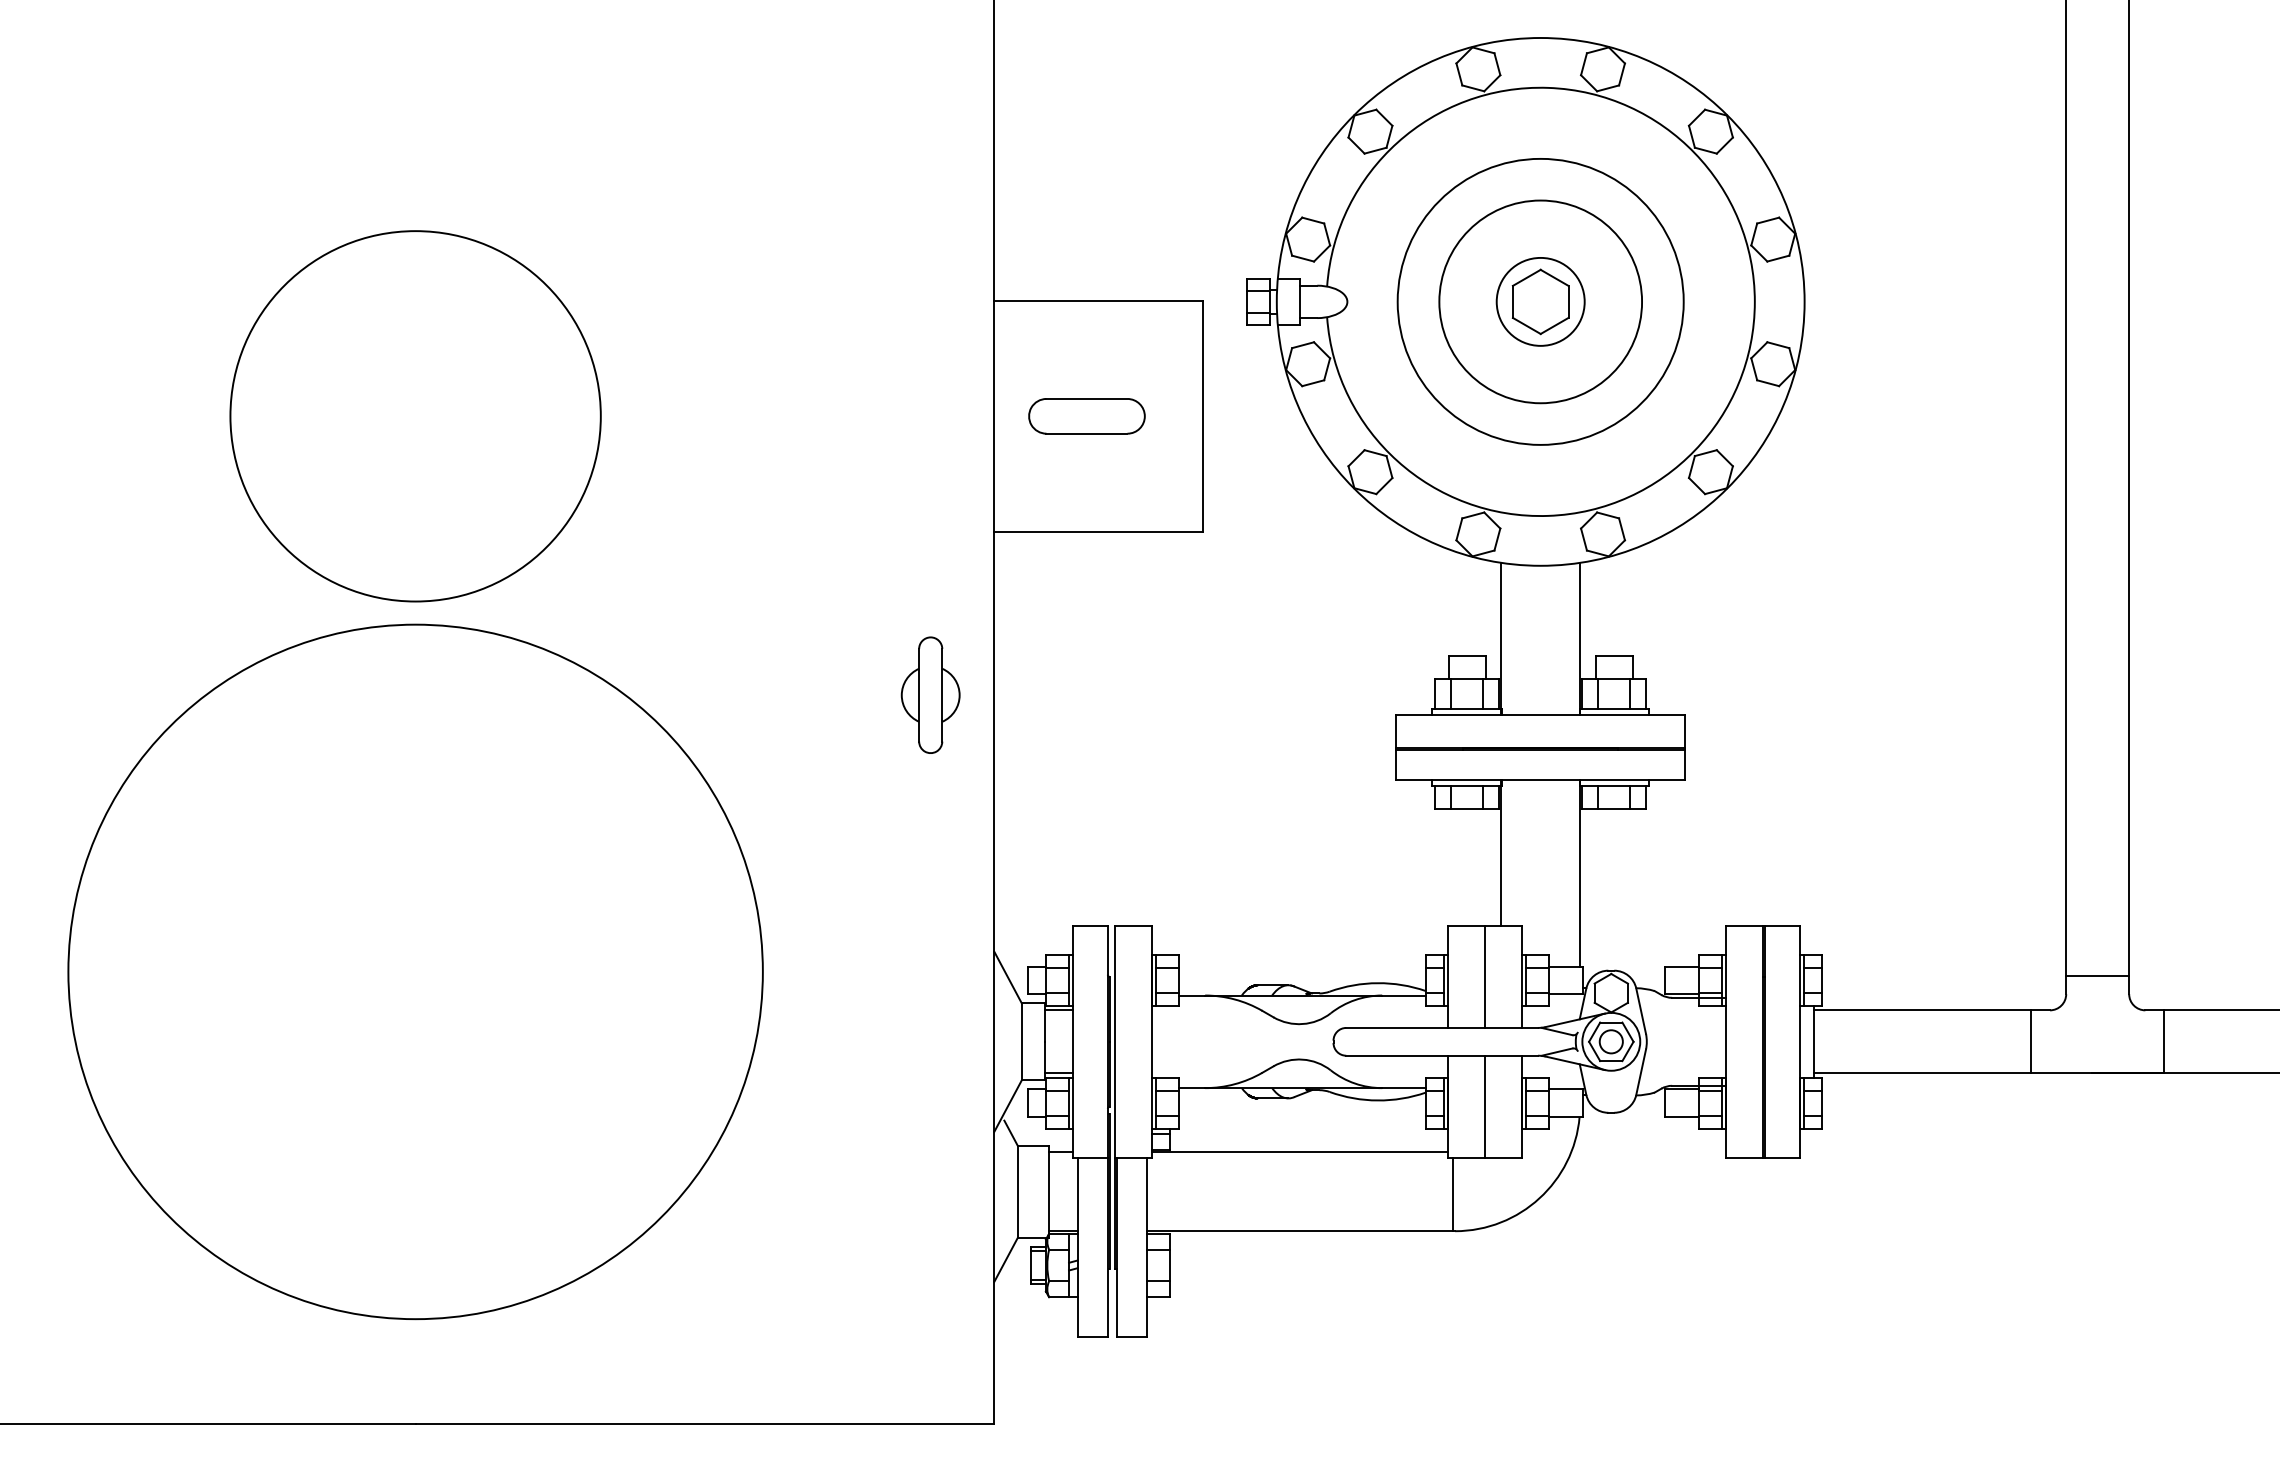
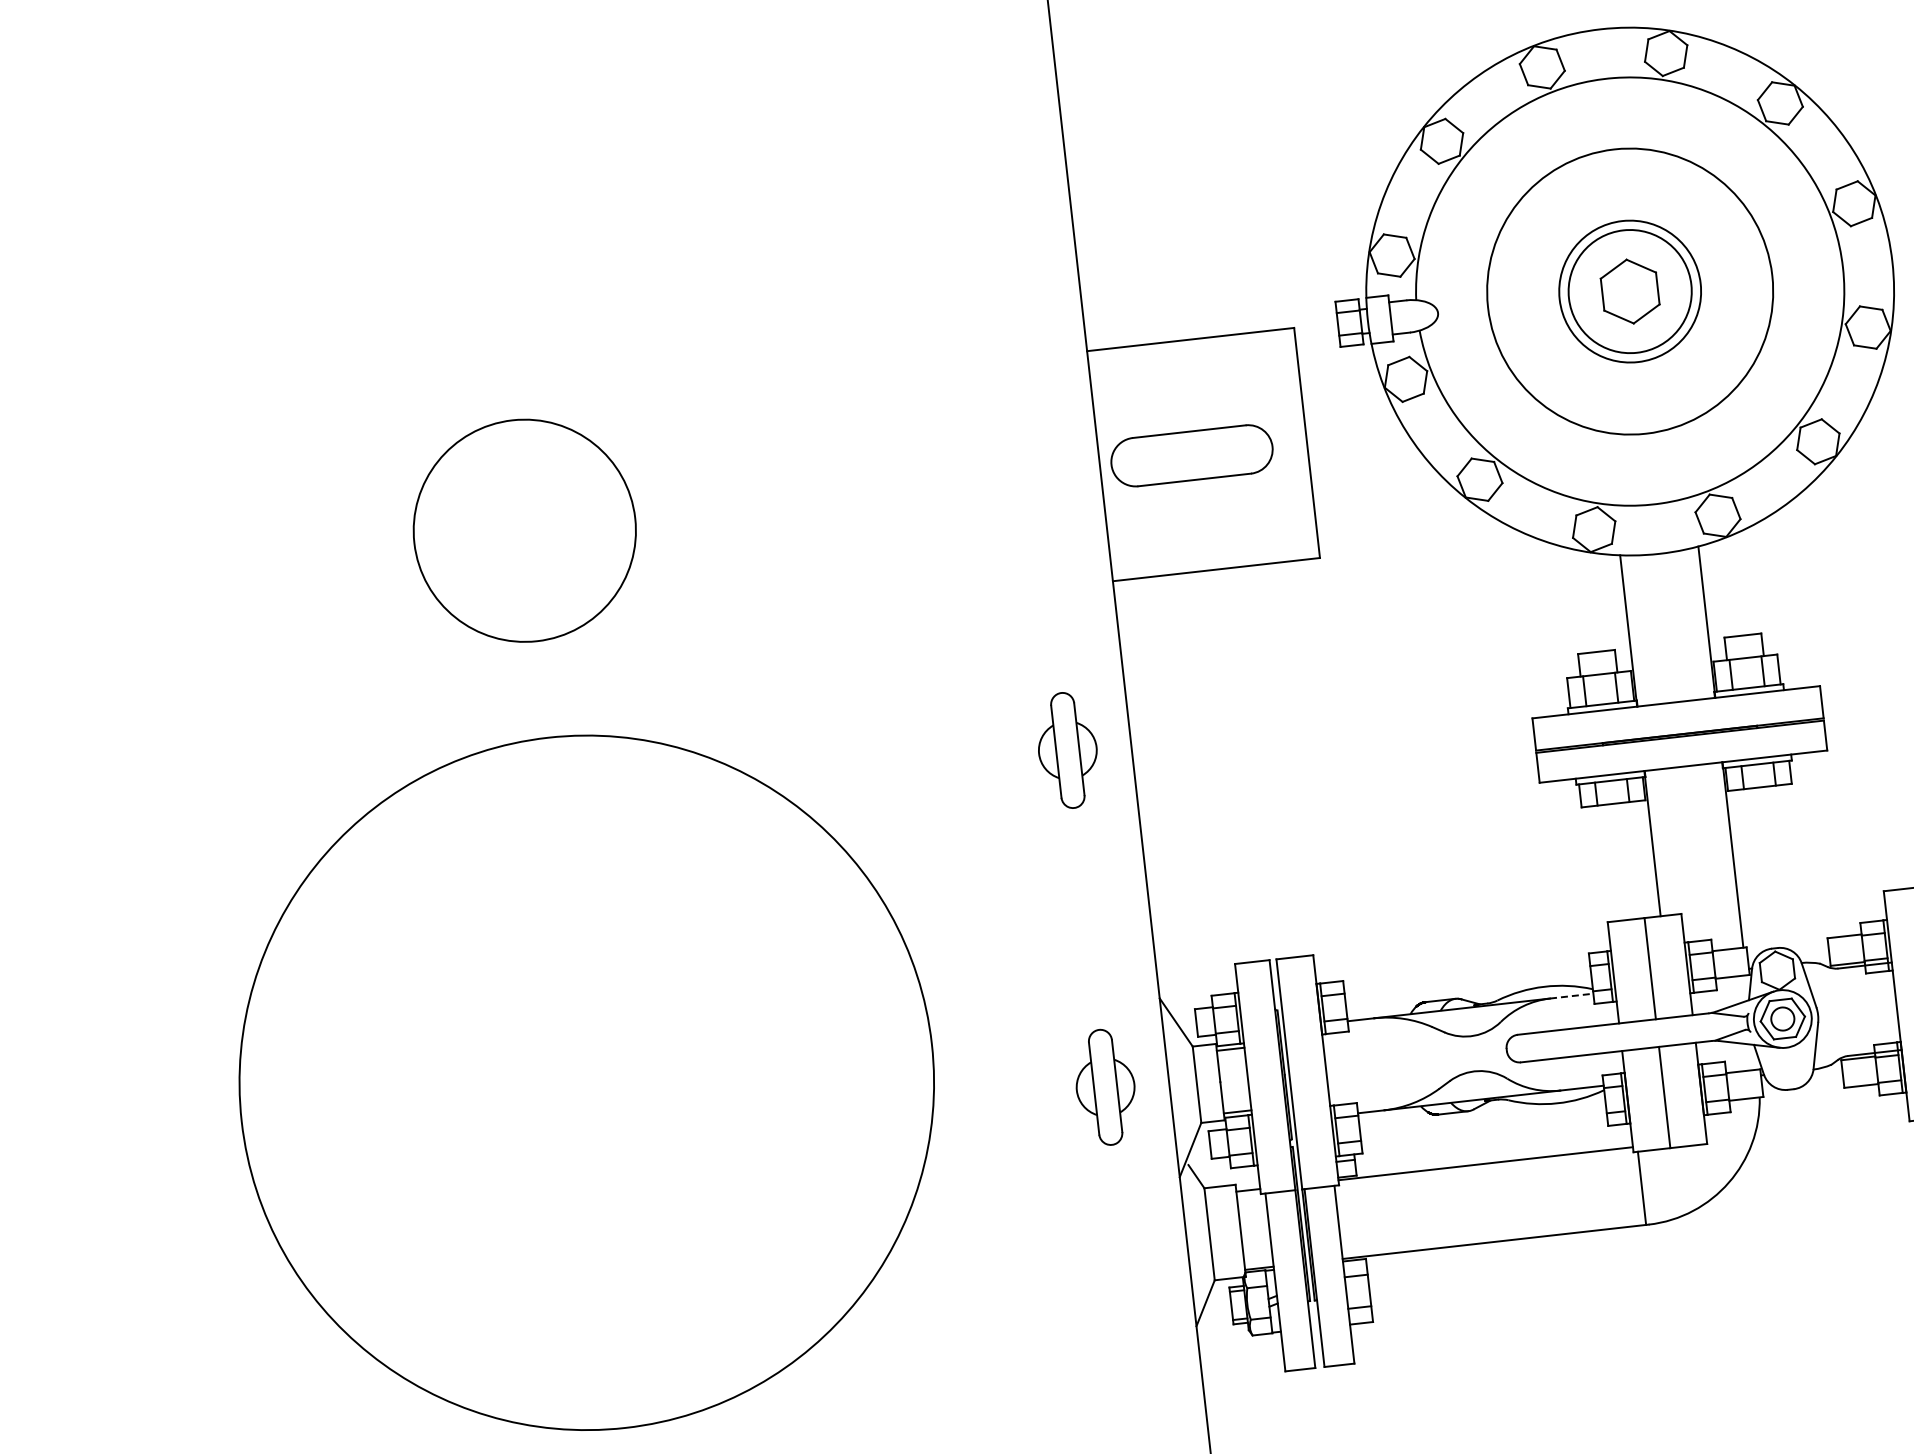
circle: (1540, 301) -> (1629, 291), size x0.7
circle: (1540, 301) -> (1629, 291), size x1.4
circle: (415, 416) -> (524, 530), size x0.6
part: (1086, 416) -> (1191, 456), size x1.4
line: (1404, 995) -> (1572, 996), solid -> dashed
part: (930, 1033) -> (1105, 1086), added

